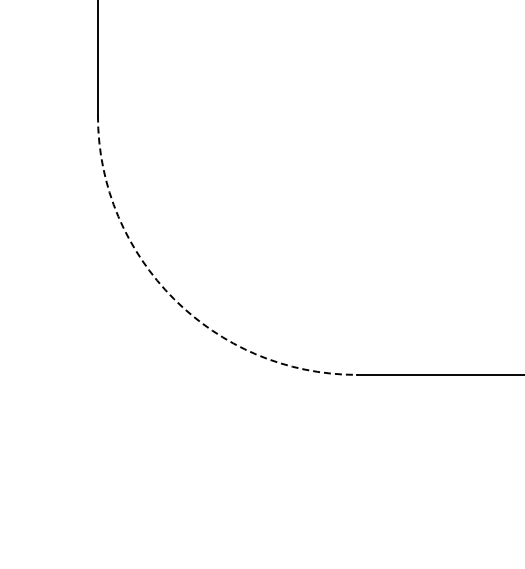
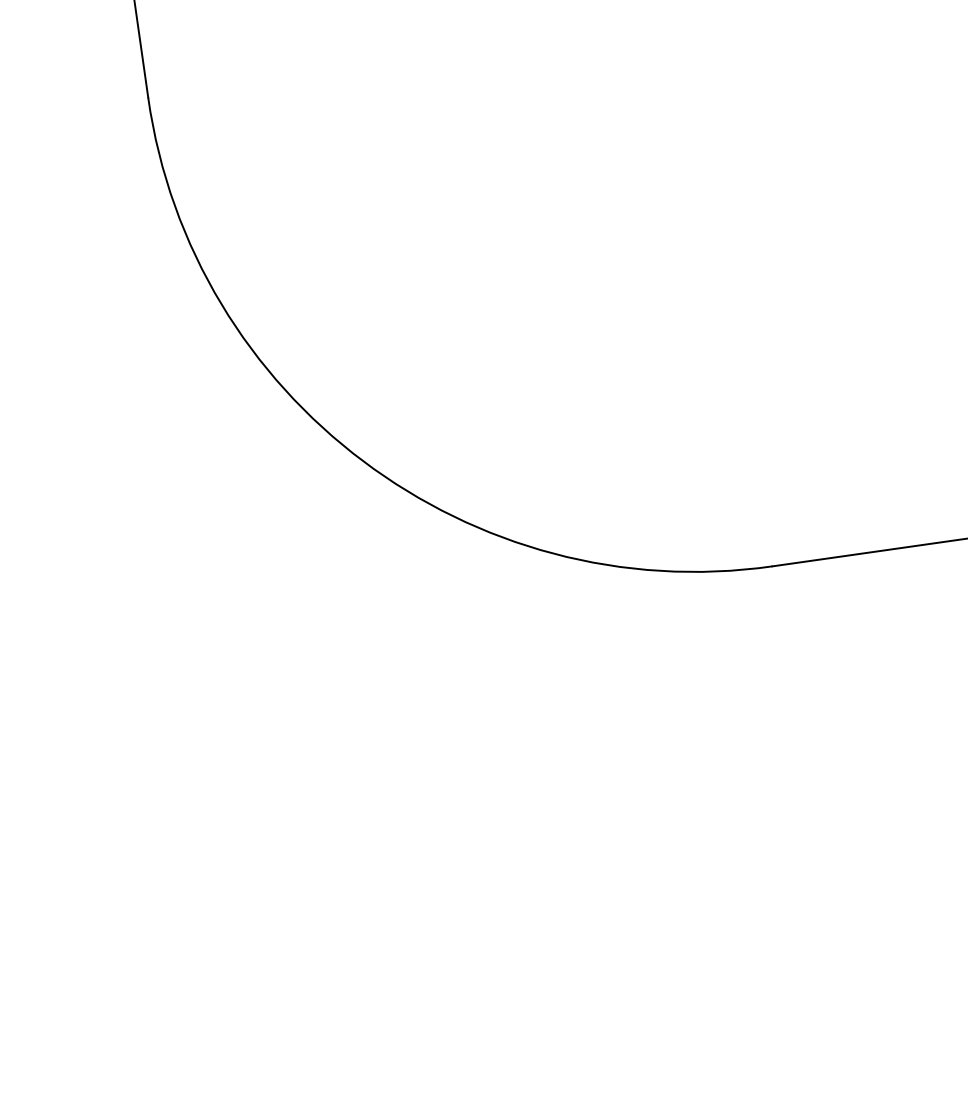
arc: (173, 298) -> (362, 460), dashed -> solid

